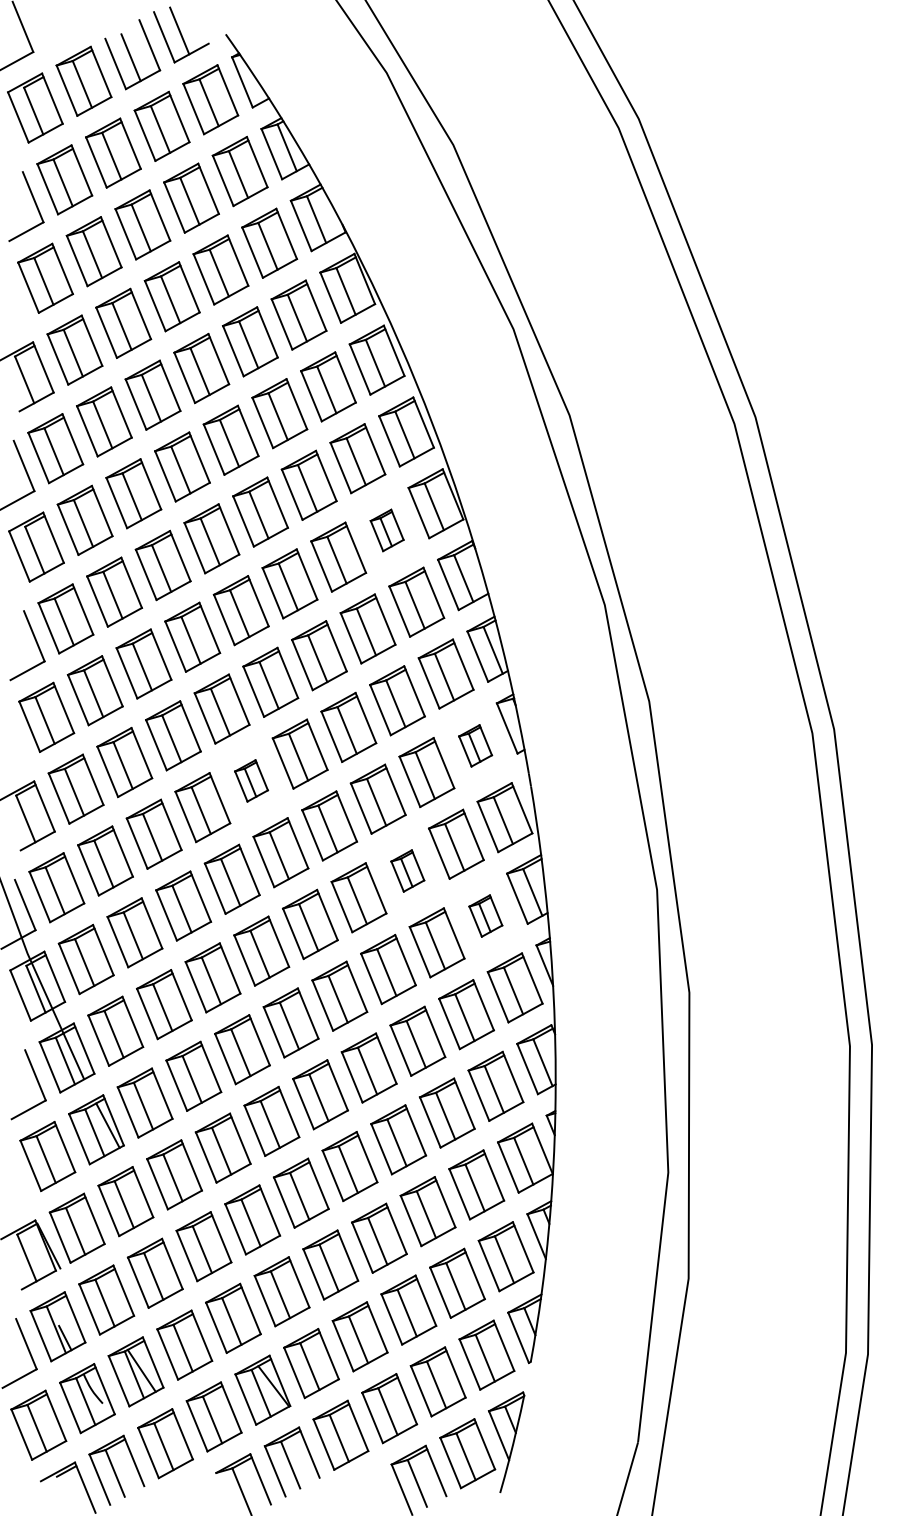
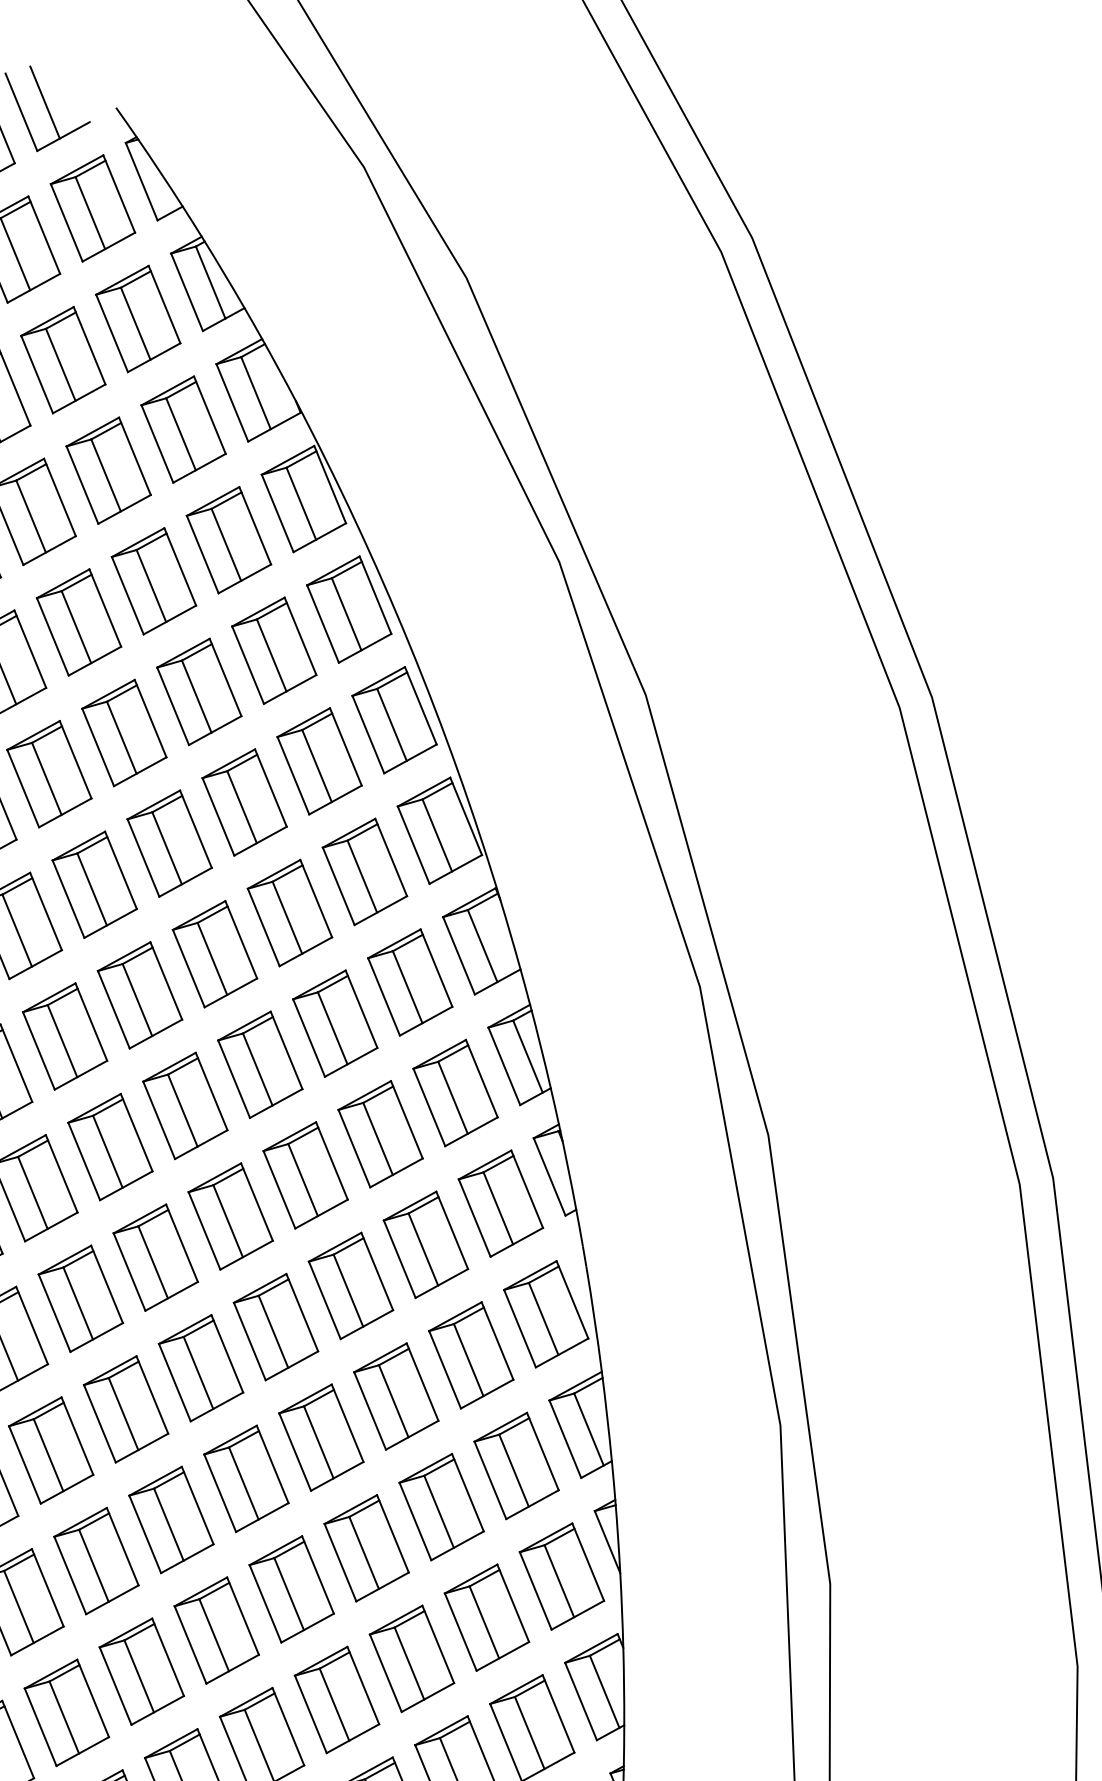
part: (386, 530) -> (363, 871), size x1.67
part: (475, 745) -> (500, 1203), size x1.67
part: (251, 780) -> (155, 1257), size x1.67
part: (407, 870) -> (395, 1395), size x1.67
part: (485, 915) -> (516, 1465), size x1.67

